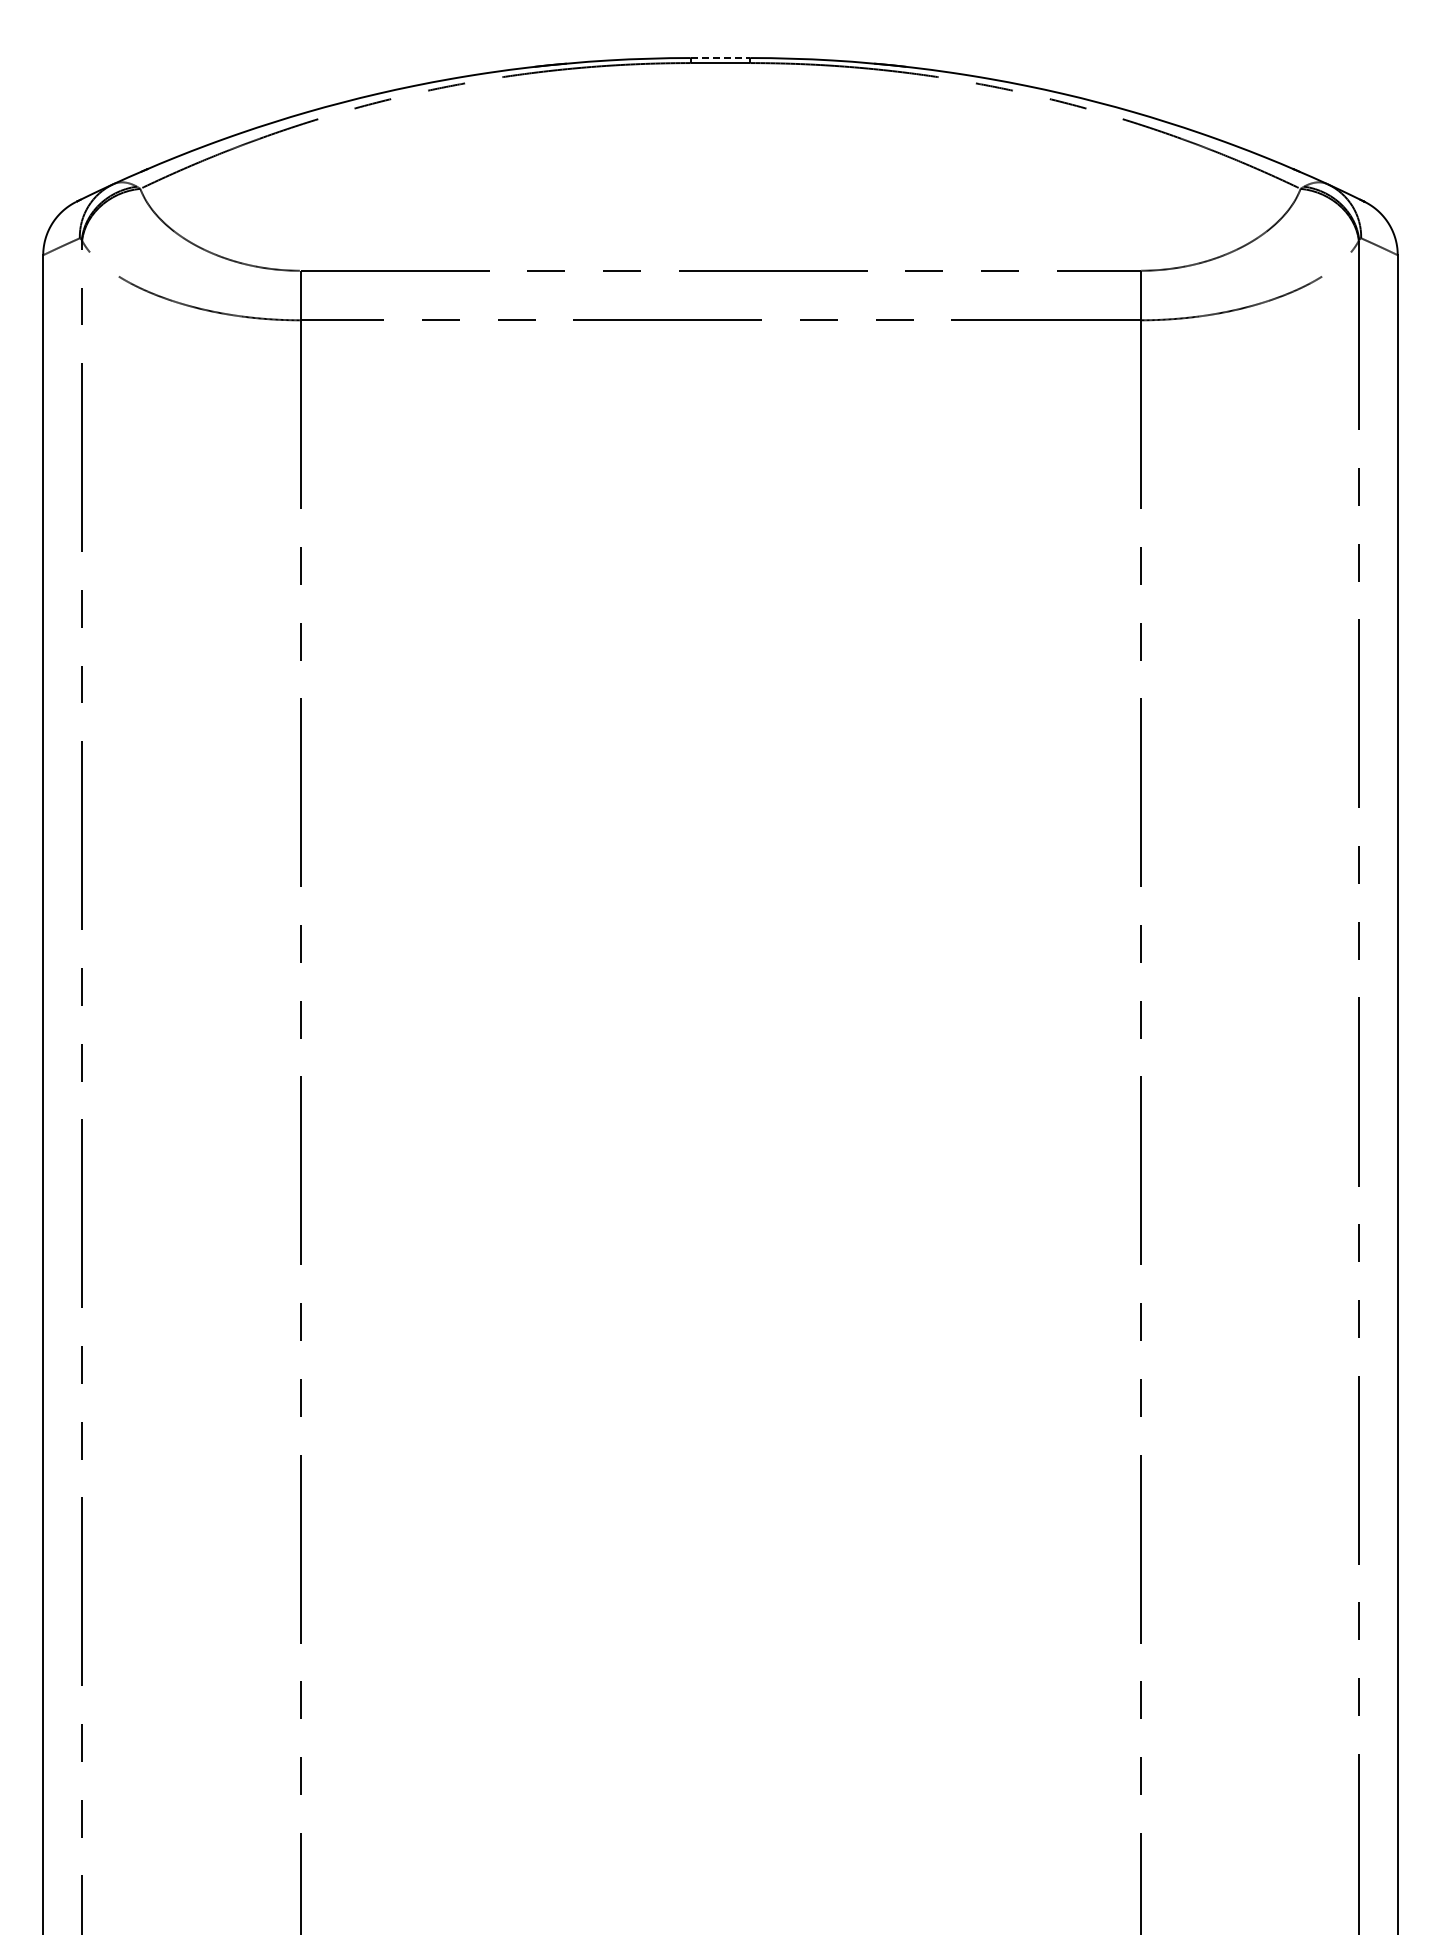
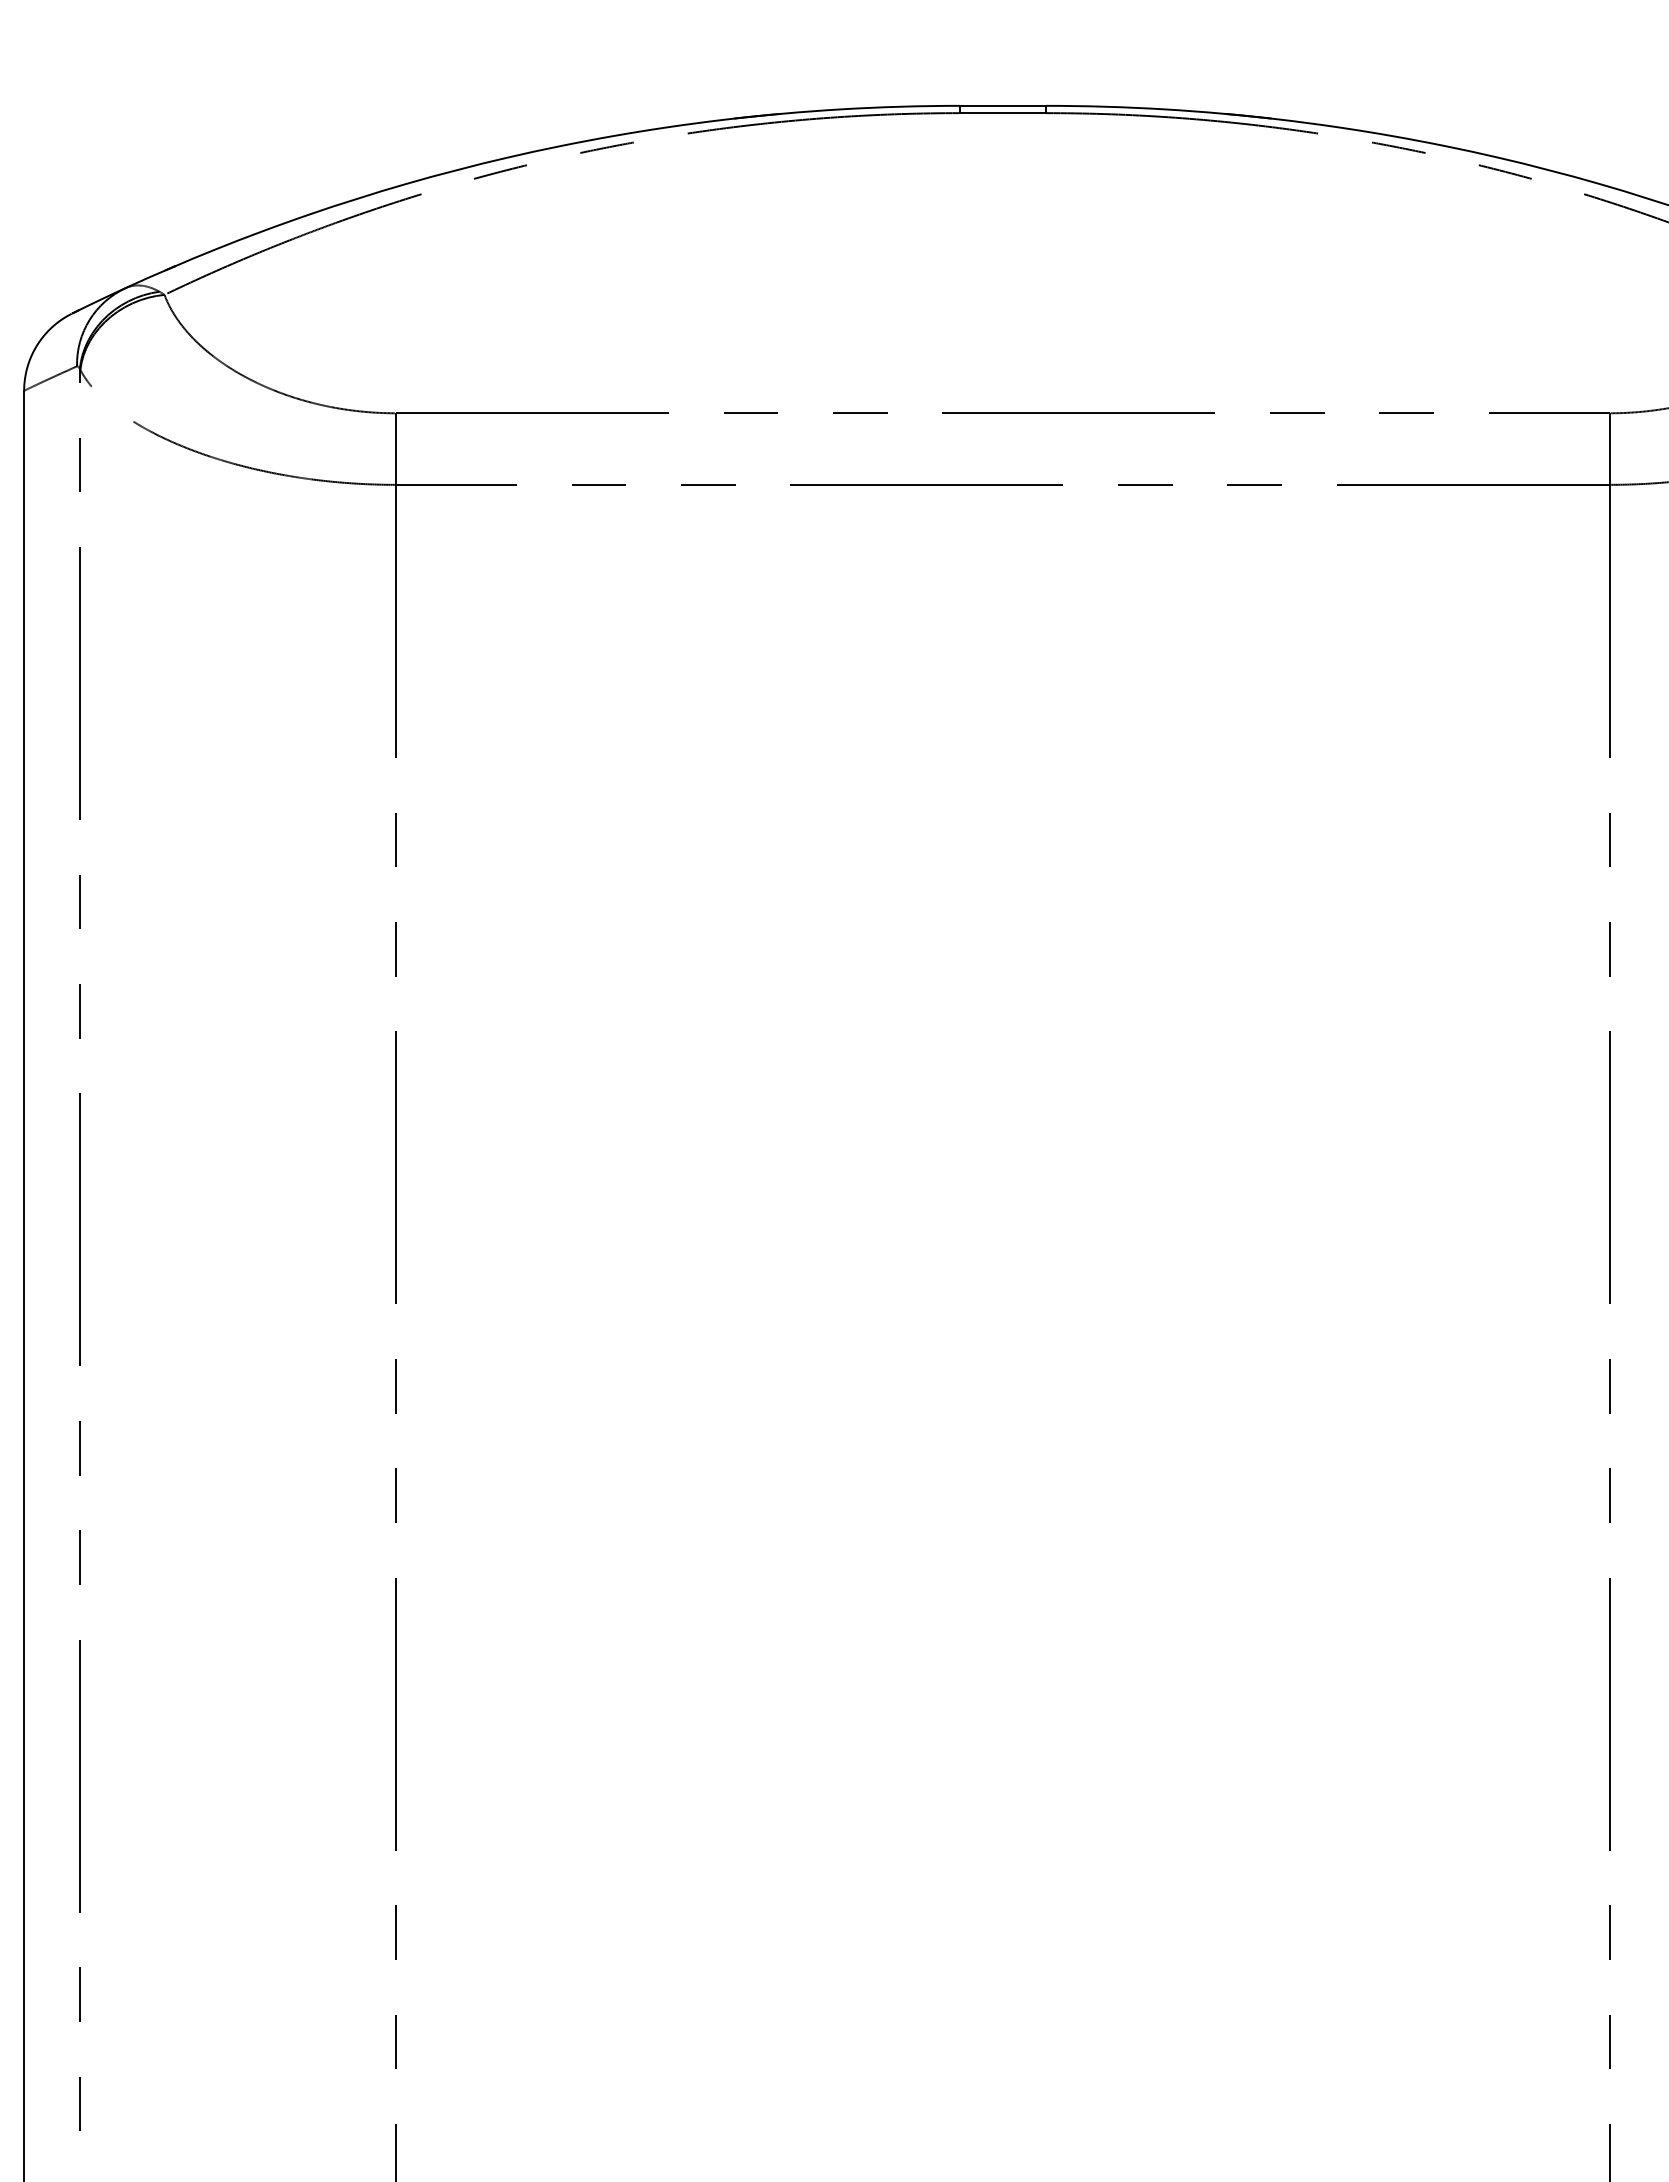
line: (720, 58) -> (1002, 106), dashed -> solid

